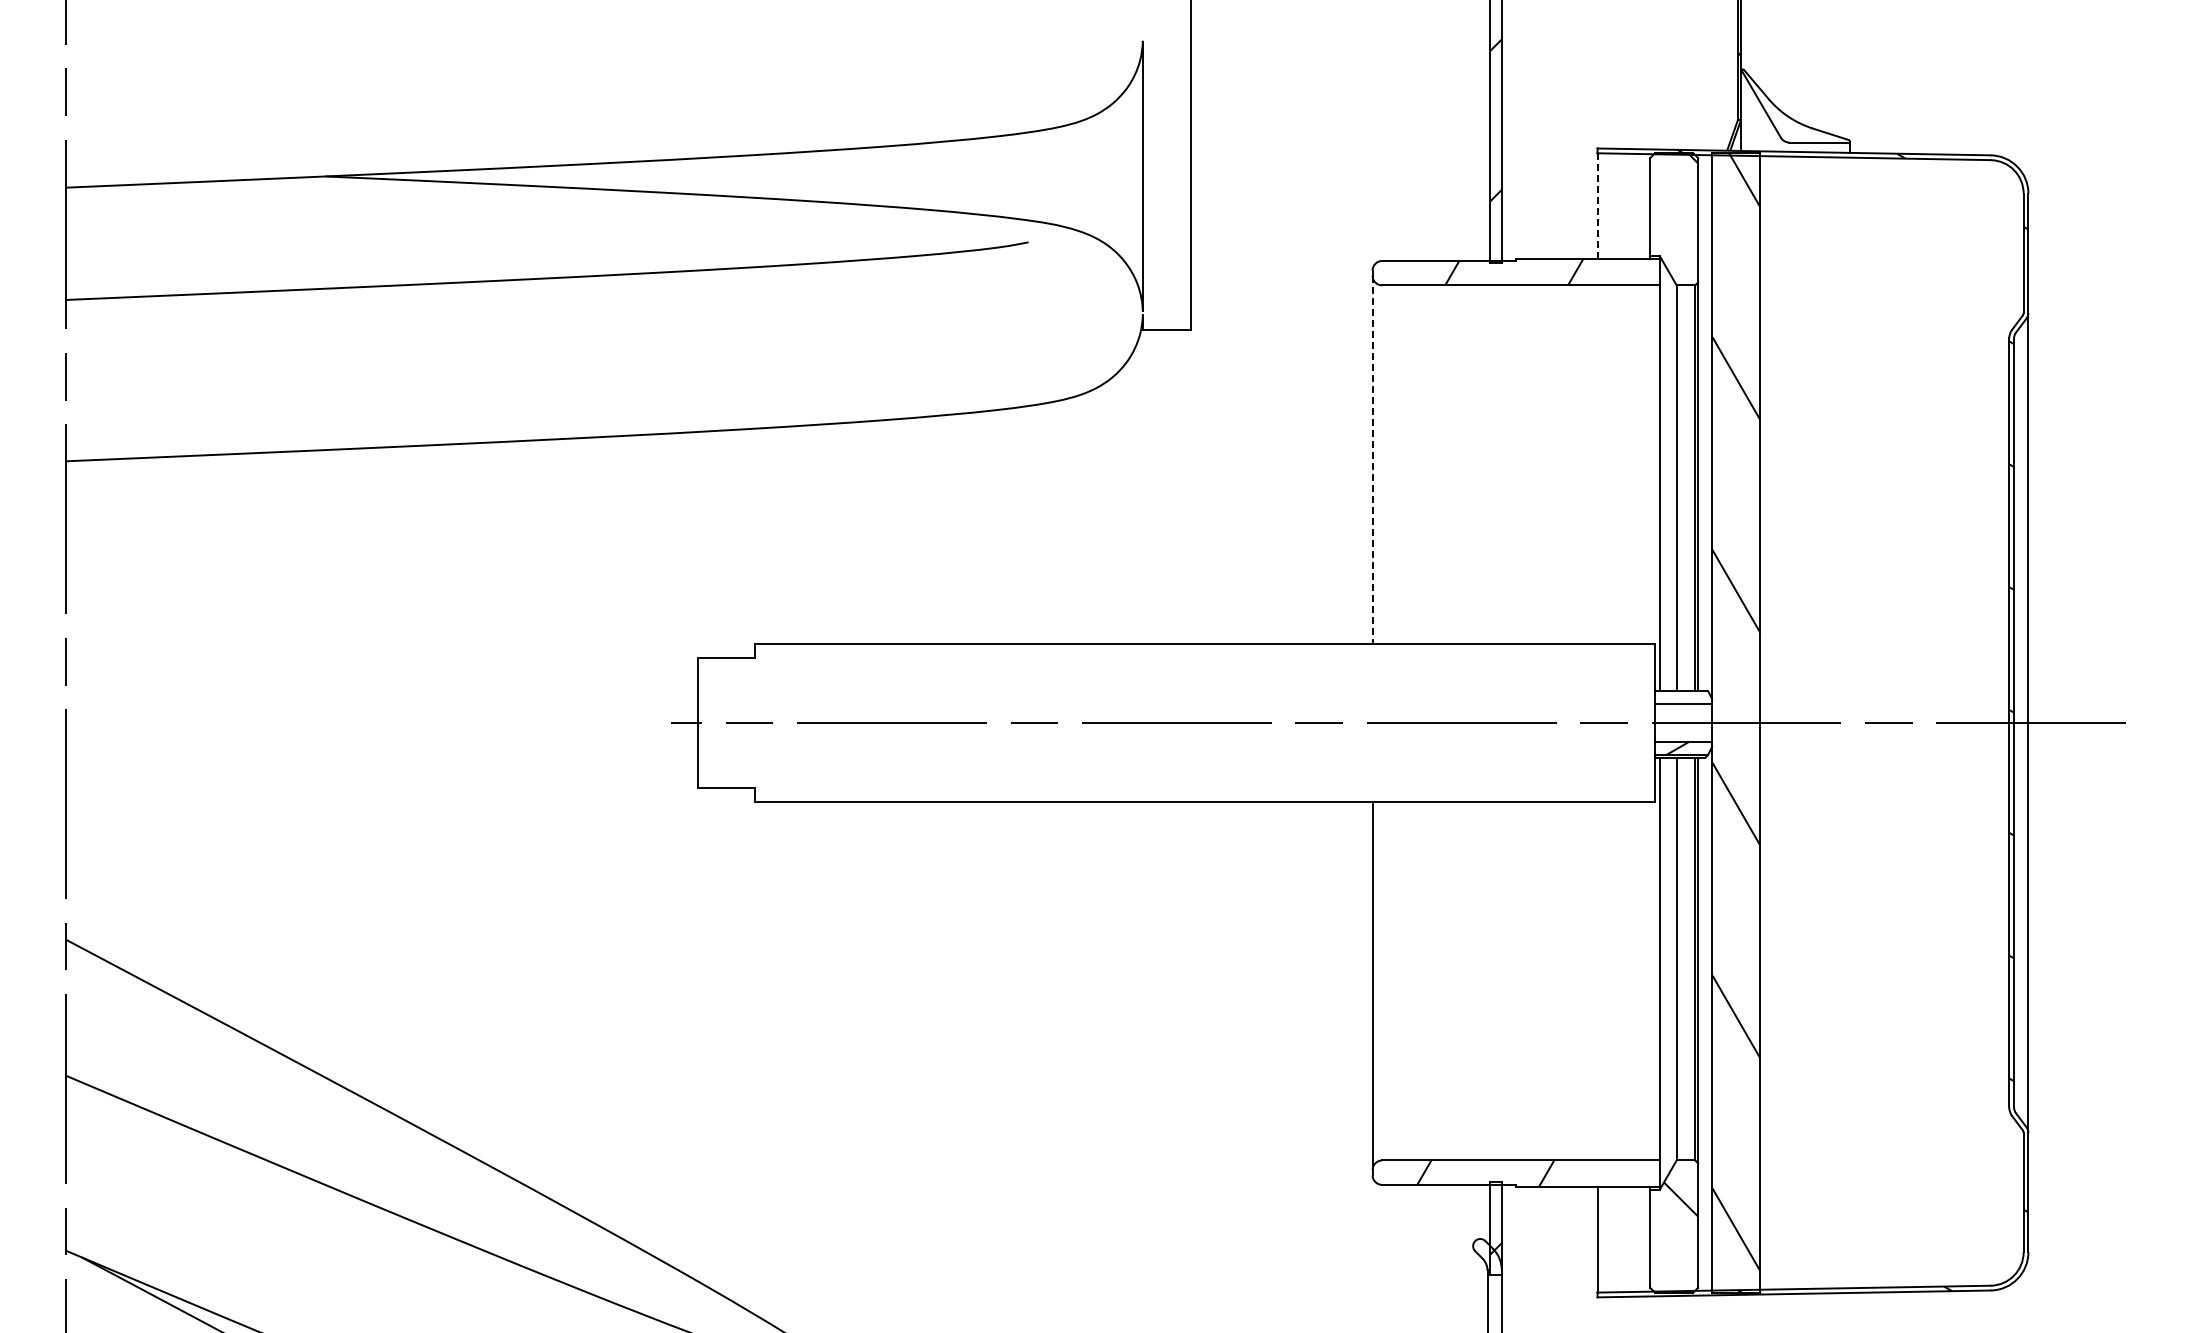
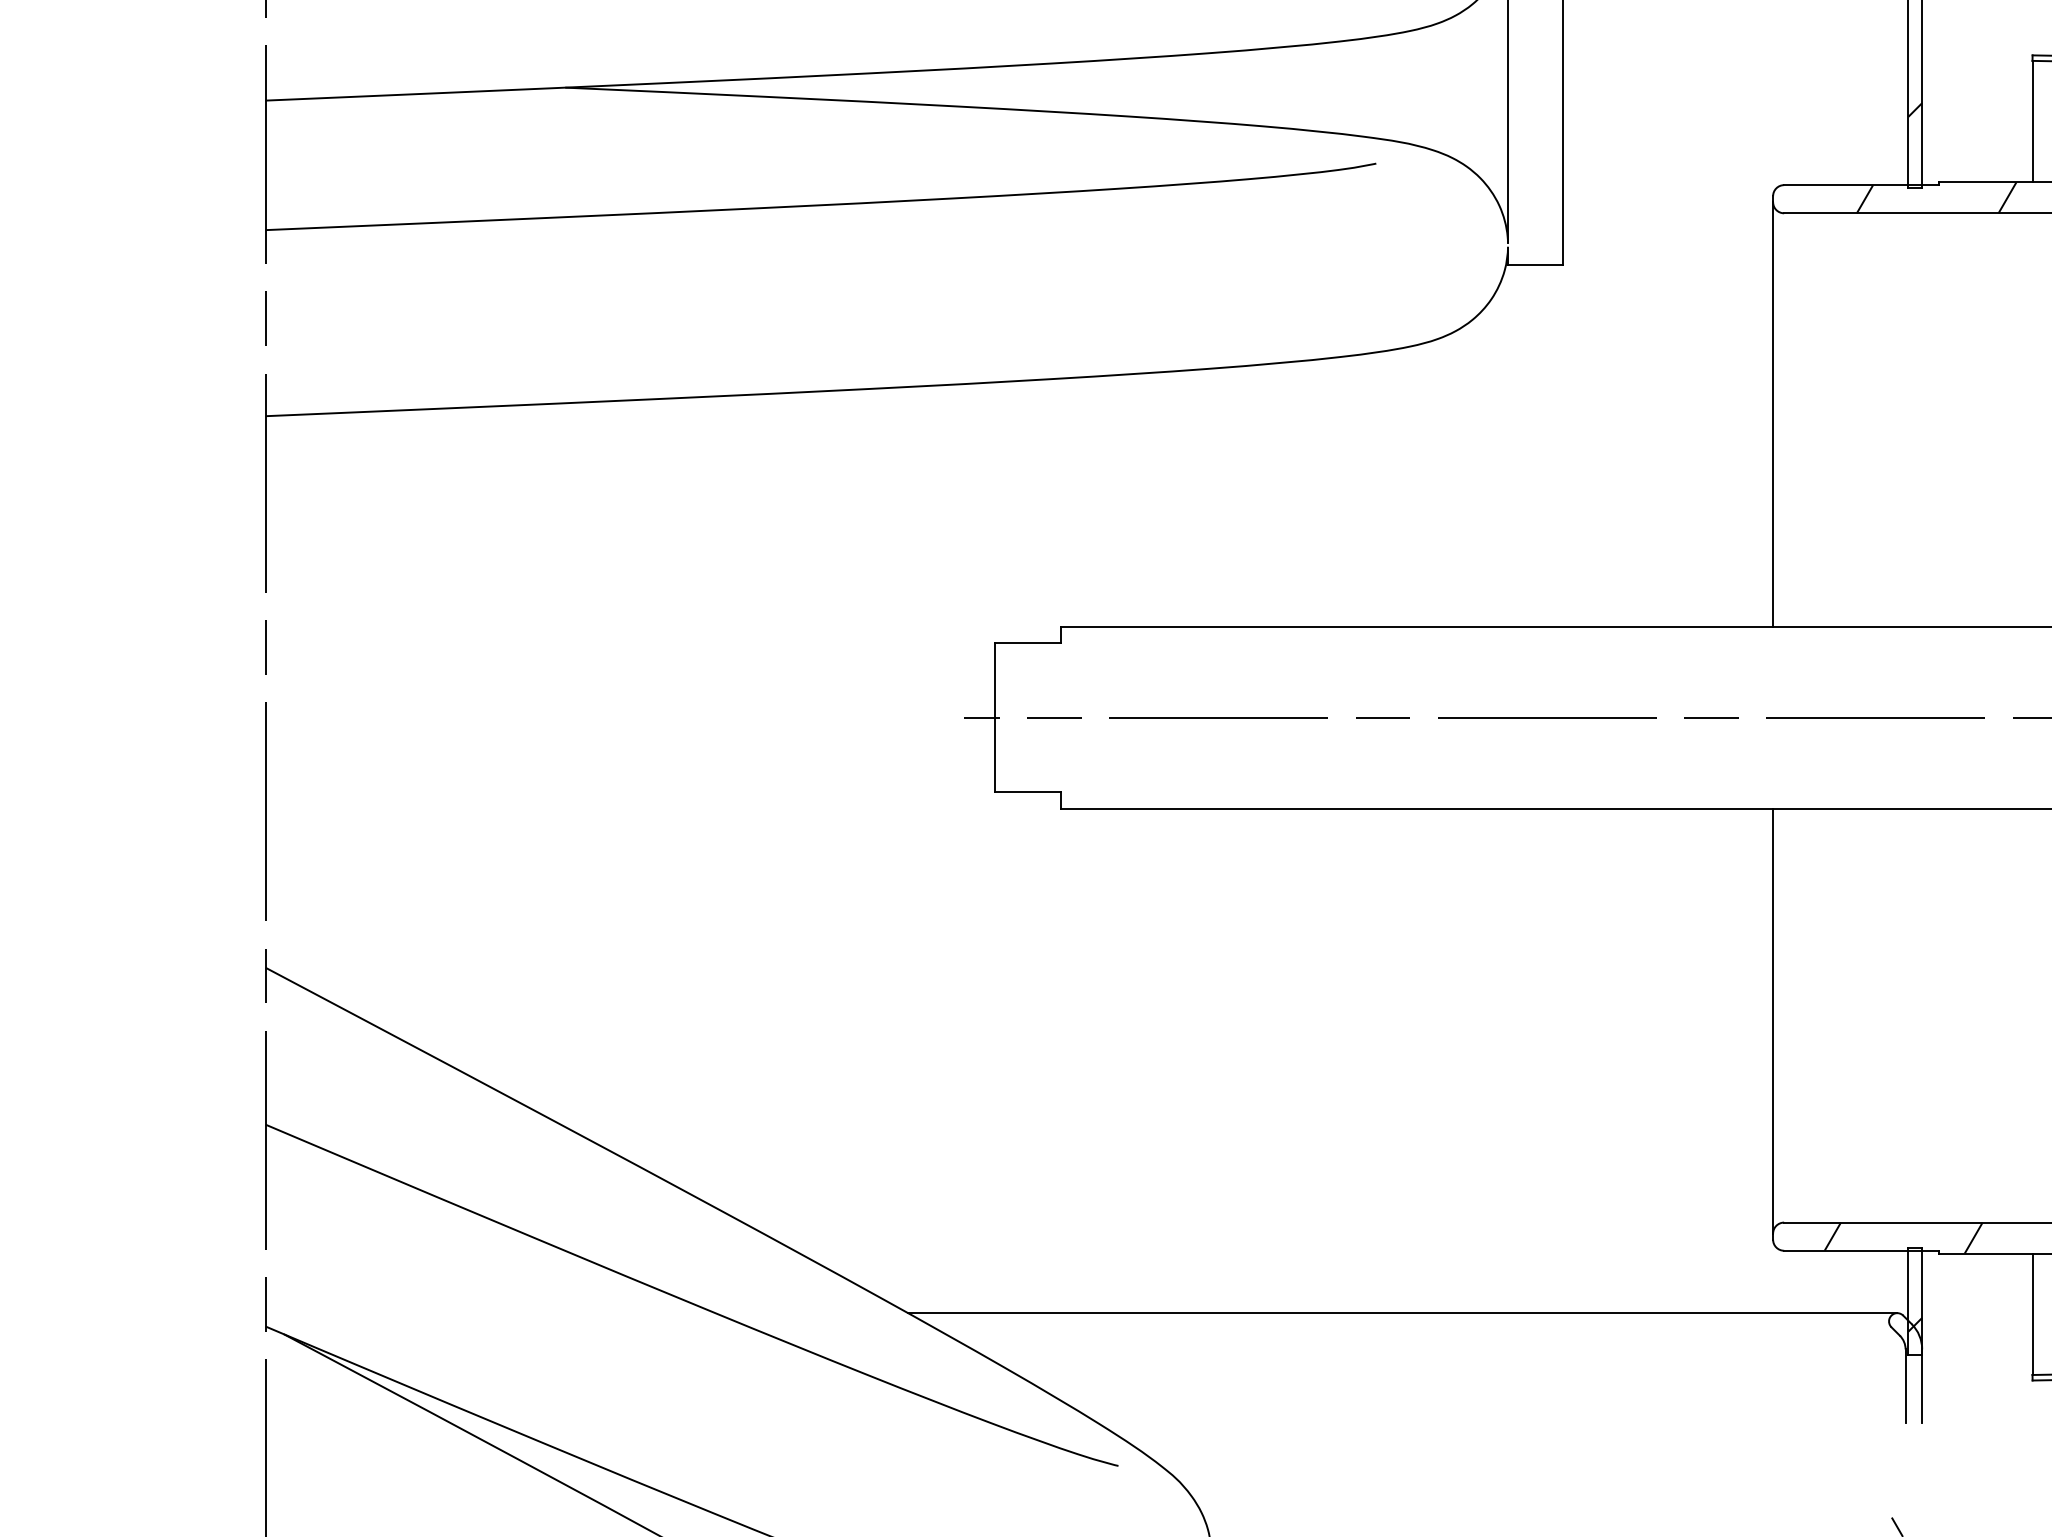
line: (1597, 205) -> (2032, 121), dashed -> solid
line: (1372, 460) -> (1772, 415), dashed -> solid
line: (1051, 1238) -> (1402, 1312), added

